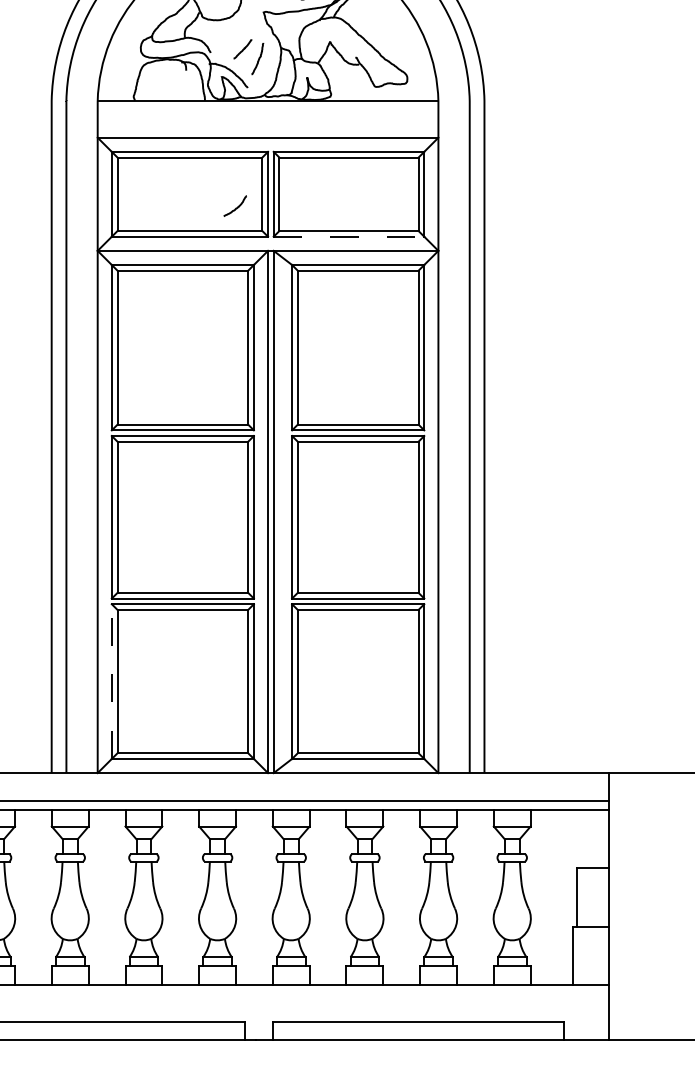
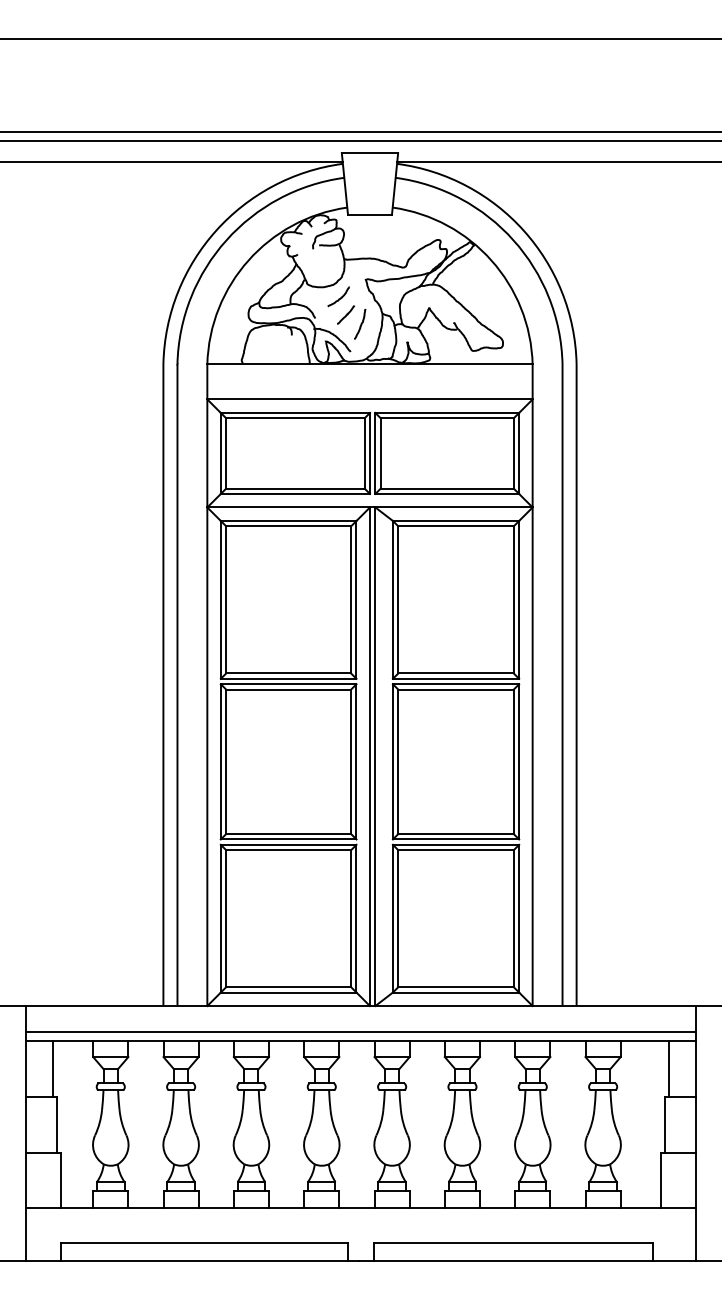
curve: (235, 207) -> (338, 298), moved
line: (349, 236) -> (447, 493), dashed -> solid
line: (111, 681) -> (220, 918), dashed -> solid
line: (581, 838) -> (669, 1068), added

